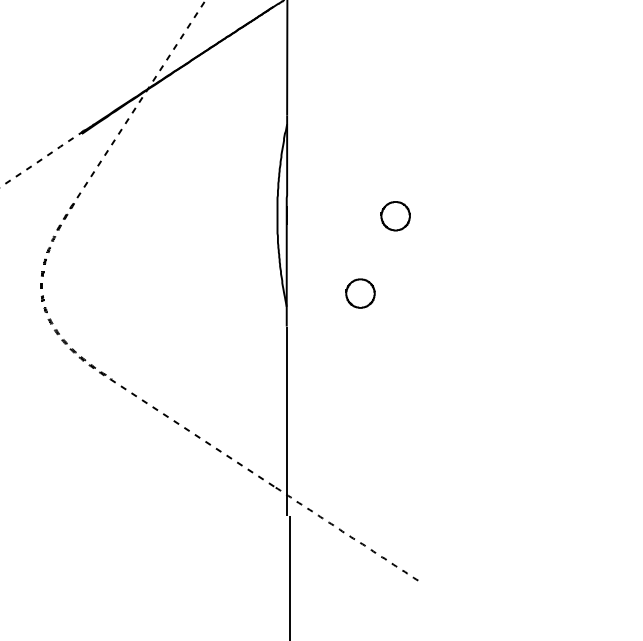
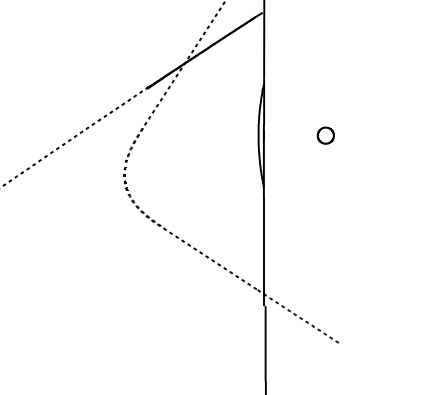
part: (359, 293) -> (305, 179), removed

